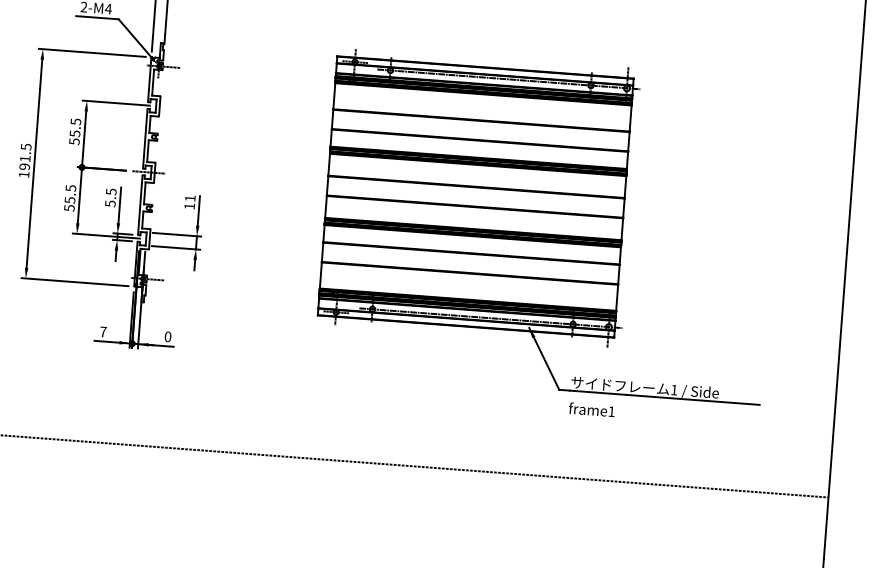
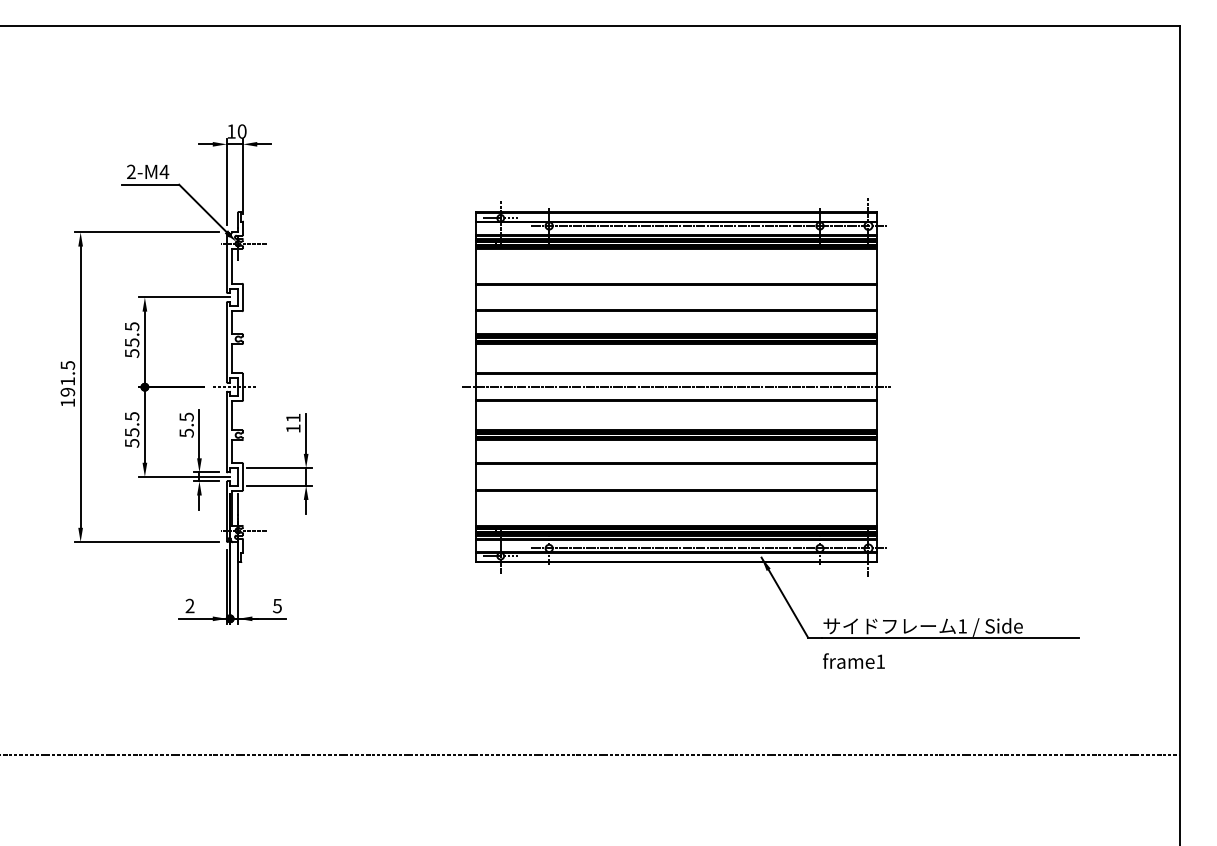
line: (475, 197) -> (676, 387), added
text: (102, 331) -> (189, 605), 7 -> 2
text: (168, 336) -> (277, 605), 0 -> 5

